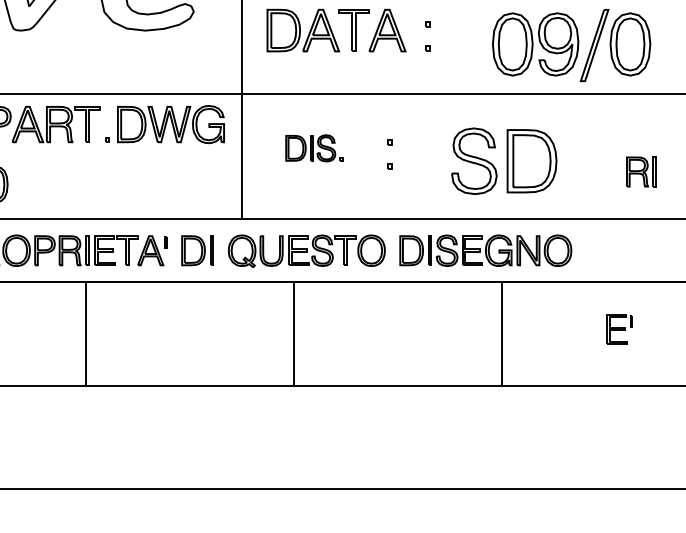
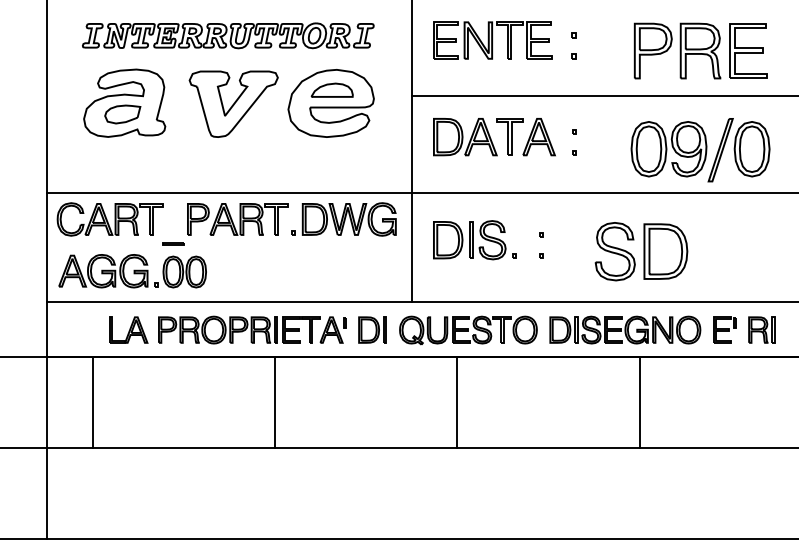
part: (313, 148) -> (474, 240), size x1.67
part: (641, 171) -> (761, 329), moved
part: (619, 328) -> (724, 329), moved

